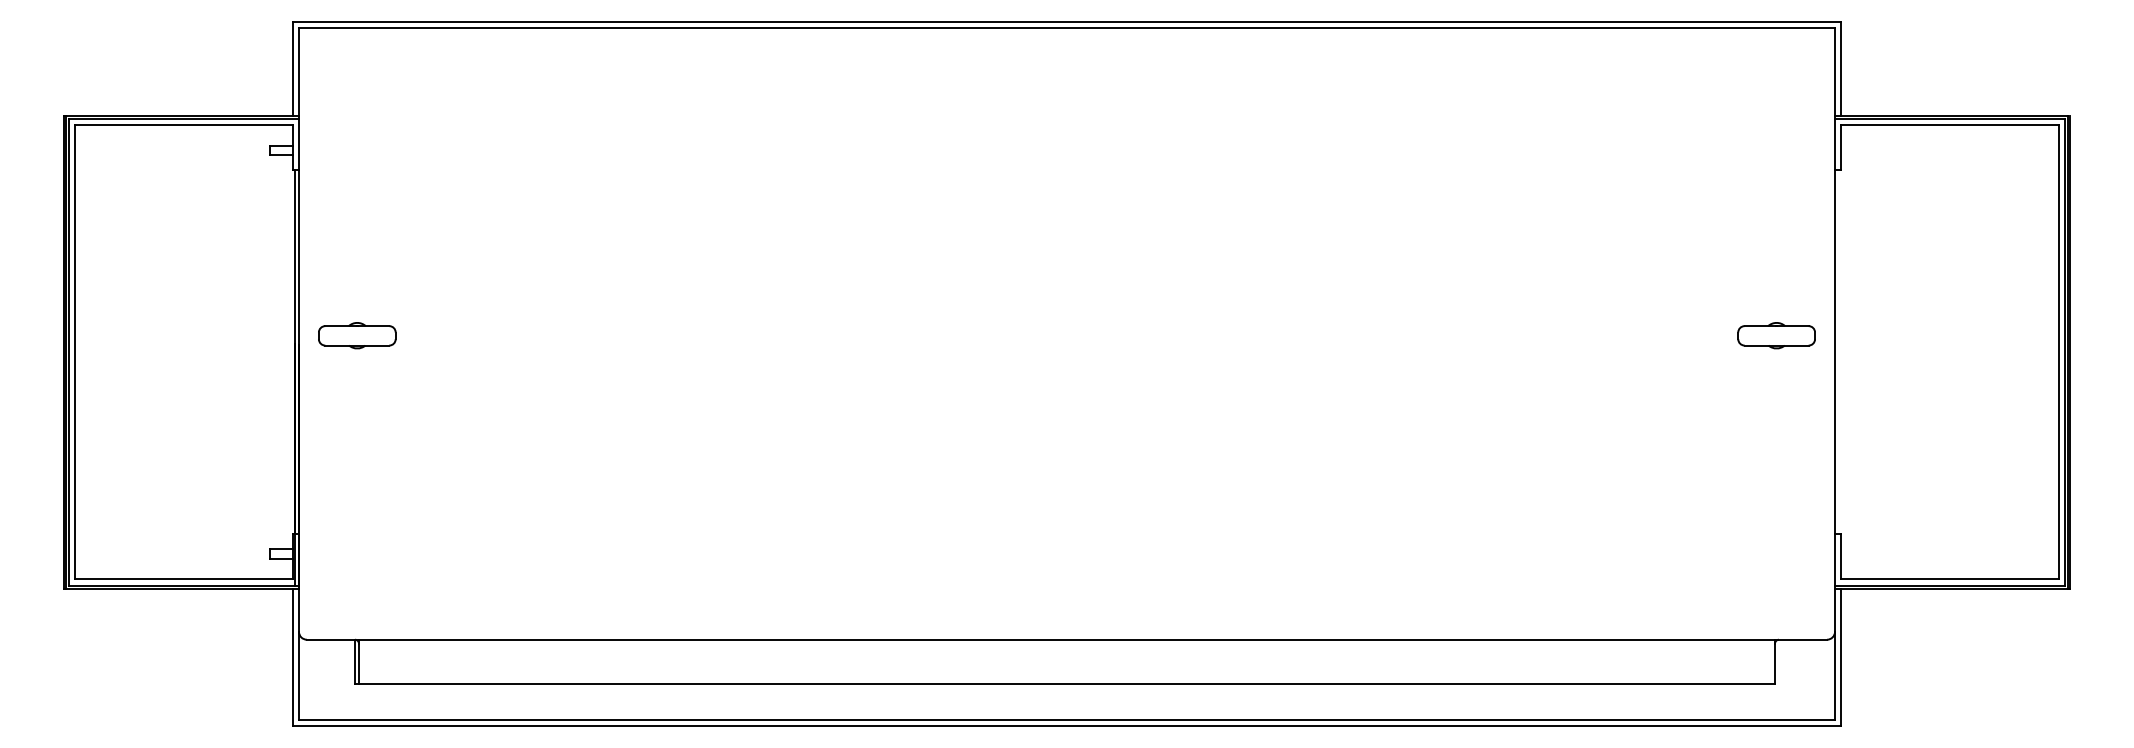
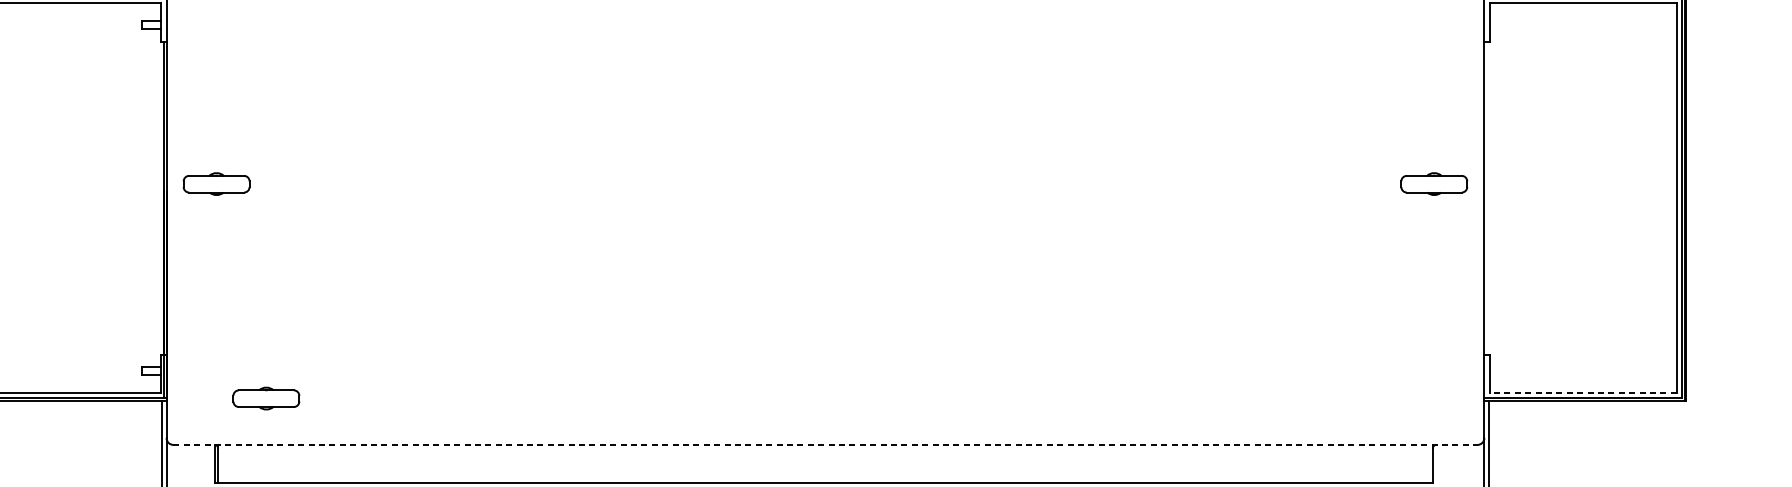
line: (1949, 579) -> (1582, 393), solid -> dashed
part: (415, 585) -> (266, 398), added
line: (1067, 639) -> (825, 444), solid -> dashed

